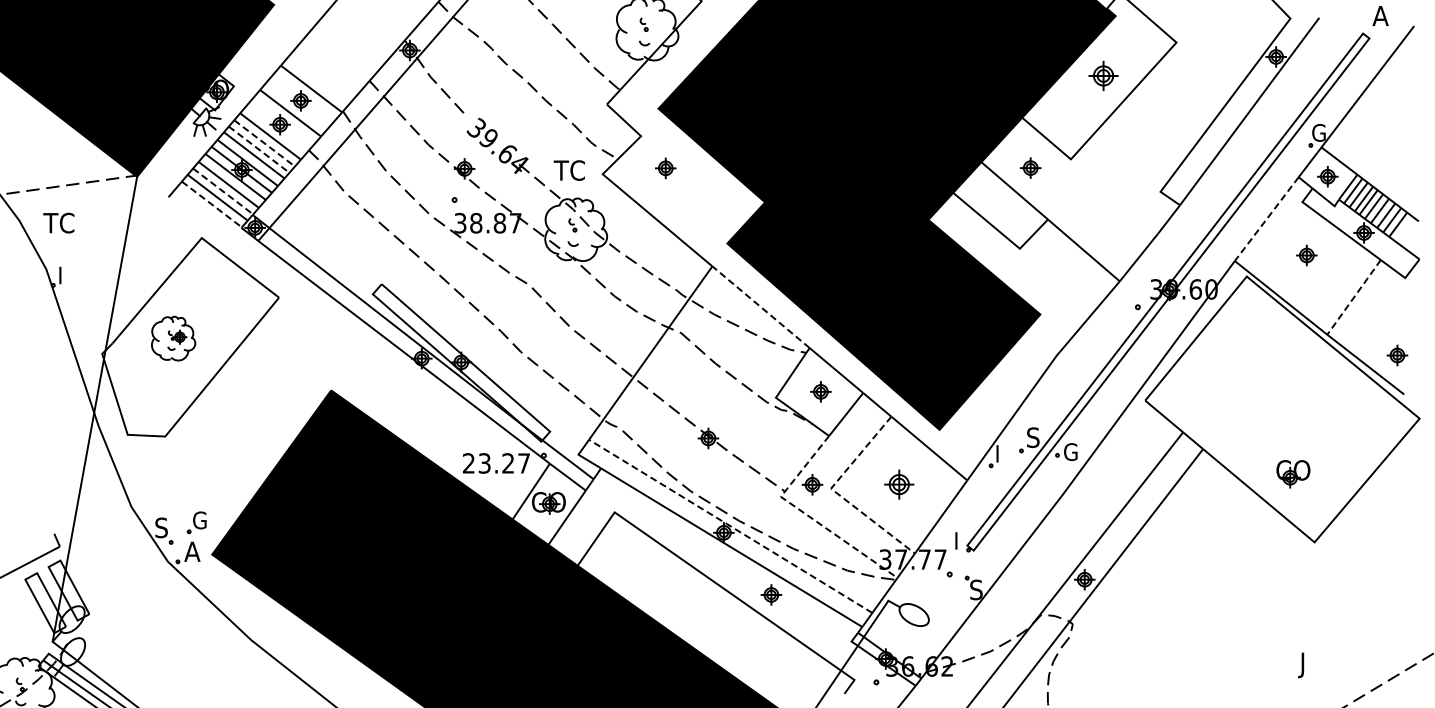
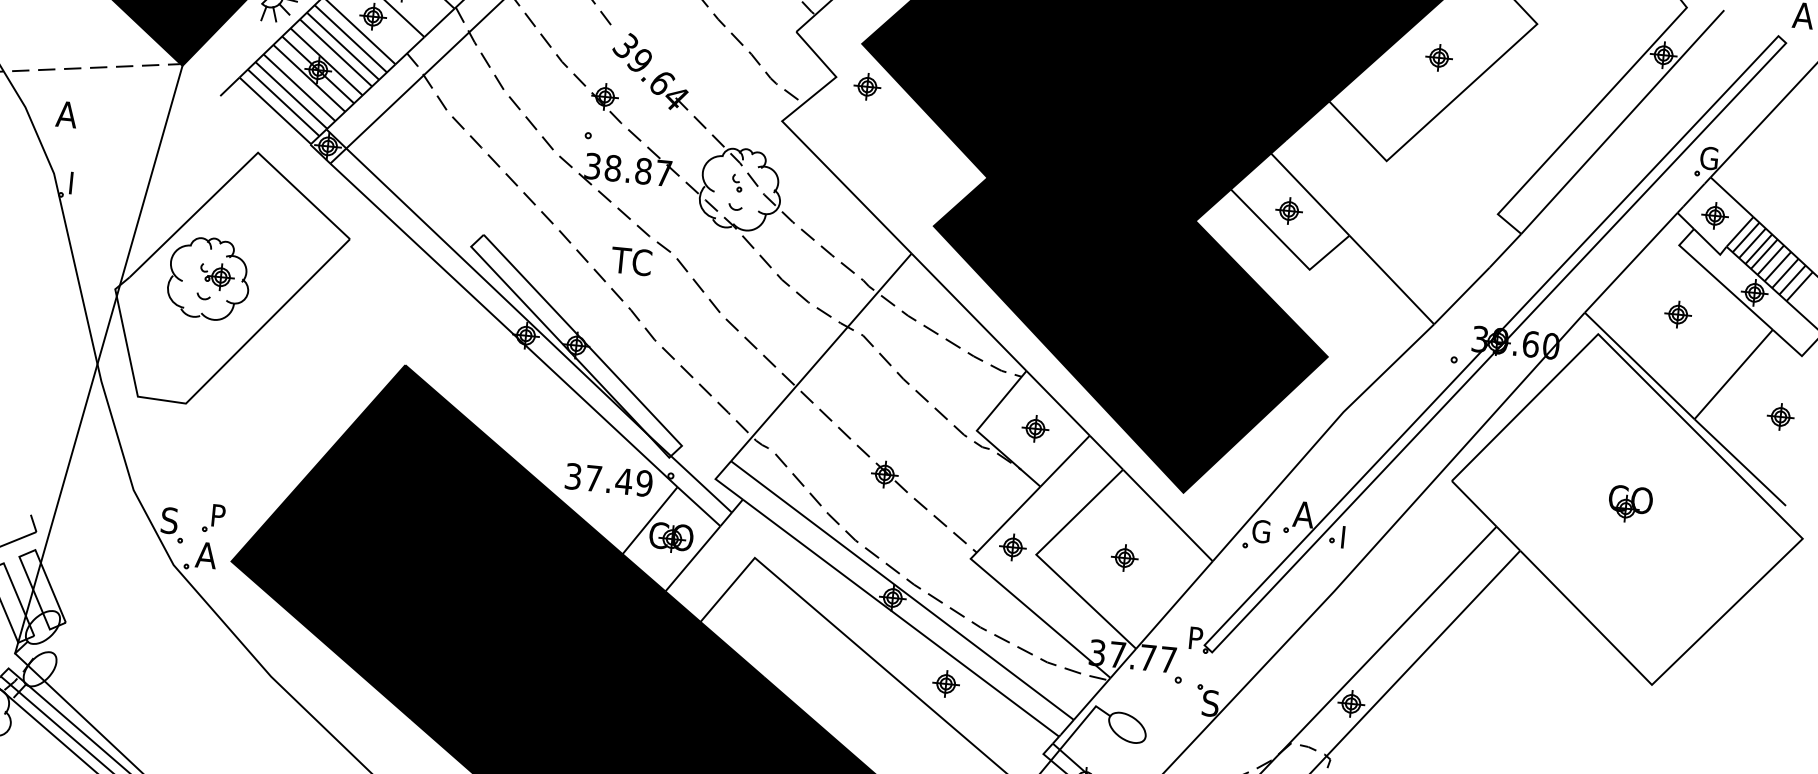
part: (1103, 75) -> (1439, 57), size x0.71
line: (265, 143) -> (351, 39), dashed -> solid
line: (259, 150) -> (343, 47), dashed -> solid
part: (1030, 167) -> (1289, 210), moved
part: (665, 168) -> (867, 86), moved
text: (568, 170) -> (630, 261), moved
line: (223, 191) -> (291, 95), dashed -> solid
line: (211, 204) -> (274, 110), dashed -> solid
line: (1266, 219) -> (1630, 263), dashed -> solid
text: (58, 222) -> (75, 114), TC -> A
line: (1354, 297) -> (1734, 374), dashed -> solid
line: (760, 306) -> (968, 311), dashed -> solid
part: (173, 338) -> (208, 278), size x1.43
part: (1397, 355) -> (1780, 416), moved
text: (1033, 437) -> (1303, 514), S -> A
text: (1070, 452) -> (1349, 538), G -> I
text: (1002, 453) -> (1261, 531), I -> G
text: (496, 463) -> (608, 480), 23.27 -> 37.49
part: (1293, 474) -> (1630, 504), moved
part: (899, 484) -> (1124, 557), size x0.71
line: (835, 492) -> (1041, 560), dashed -> solid
line: (806, 514) -> (1001, 584), dashed -> solid
text: (199, 520) -> (219, 515), G -> P
line: (730, 526) -> (902, 590), dashed -> solid
text: (961, 537) -> (1198, 634), I -> P

